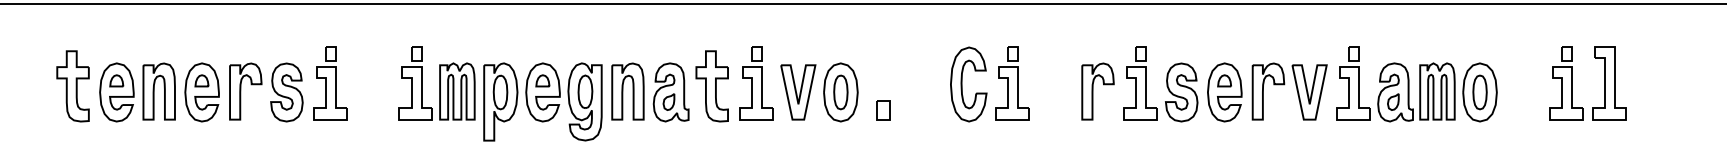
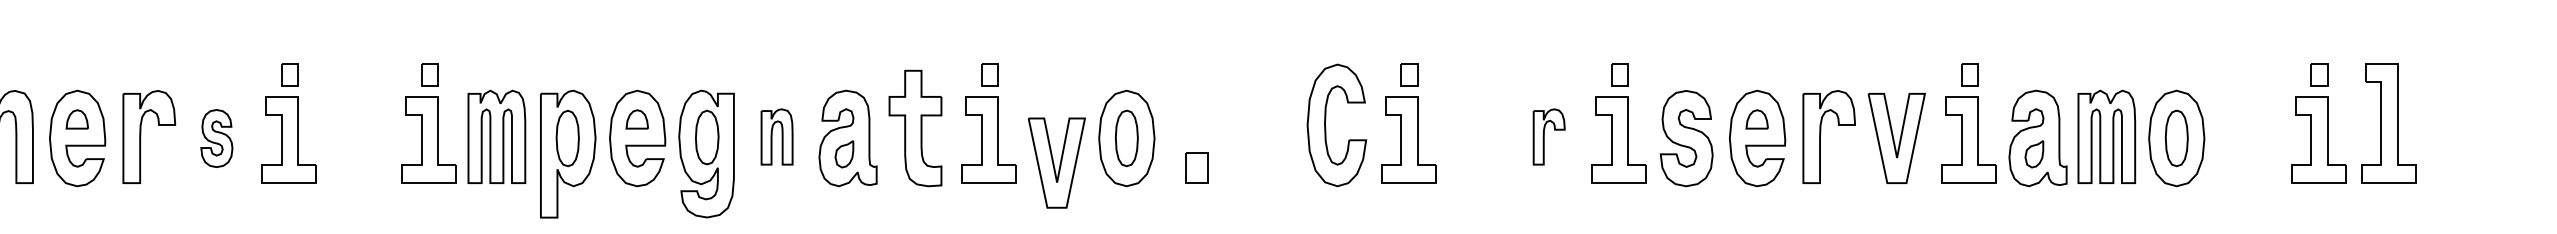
part: (627, 91) -> (776, 136), size x0.6
part: (1097, 91) -> (1548, 136), size x0.6
part: (286, 92) -> (216, 138), size x0.6
part: (798, 92) -> (1057, 163), moved

